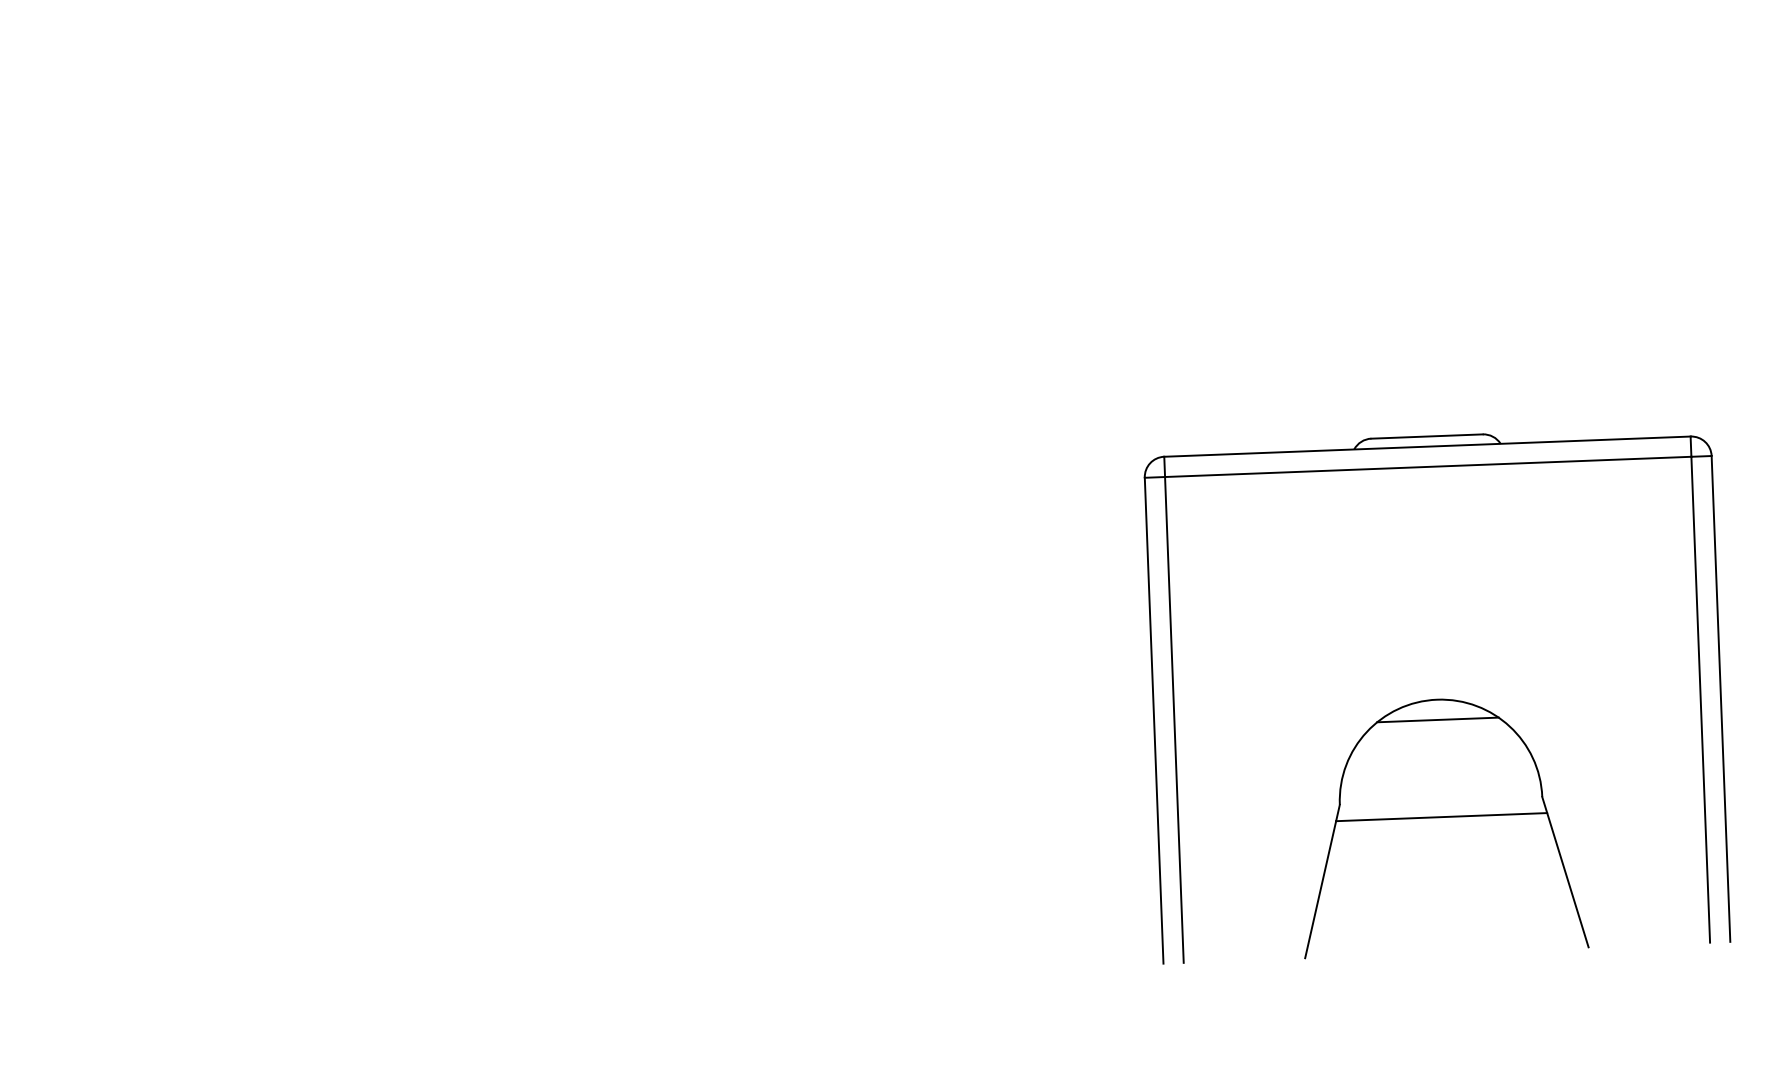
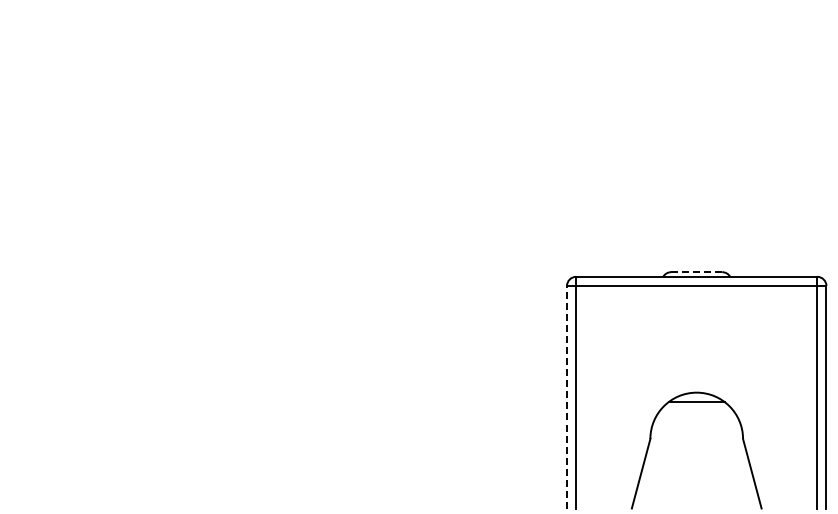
line: (1428, 437) -> (697, 272), solid -> dashed
line: (1153, 719) -> (566, 396), solid -> dashed
line: (1441, 817) -> (696, 446), removed

